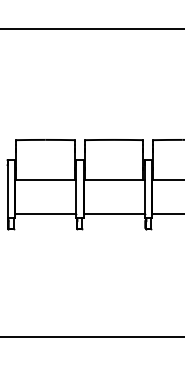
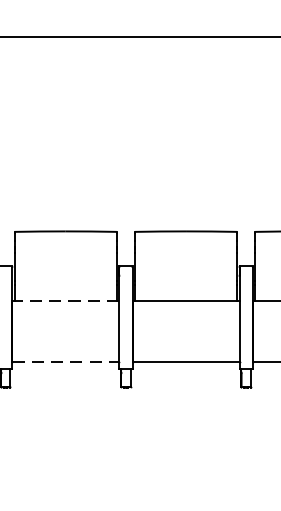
line: (45, 179) -> (65, 300), solid -> dashed
line: (46, 214) -> (67, 362), solid -> dashed

